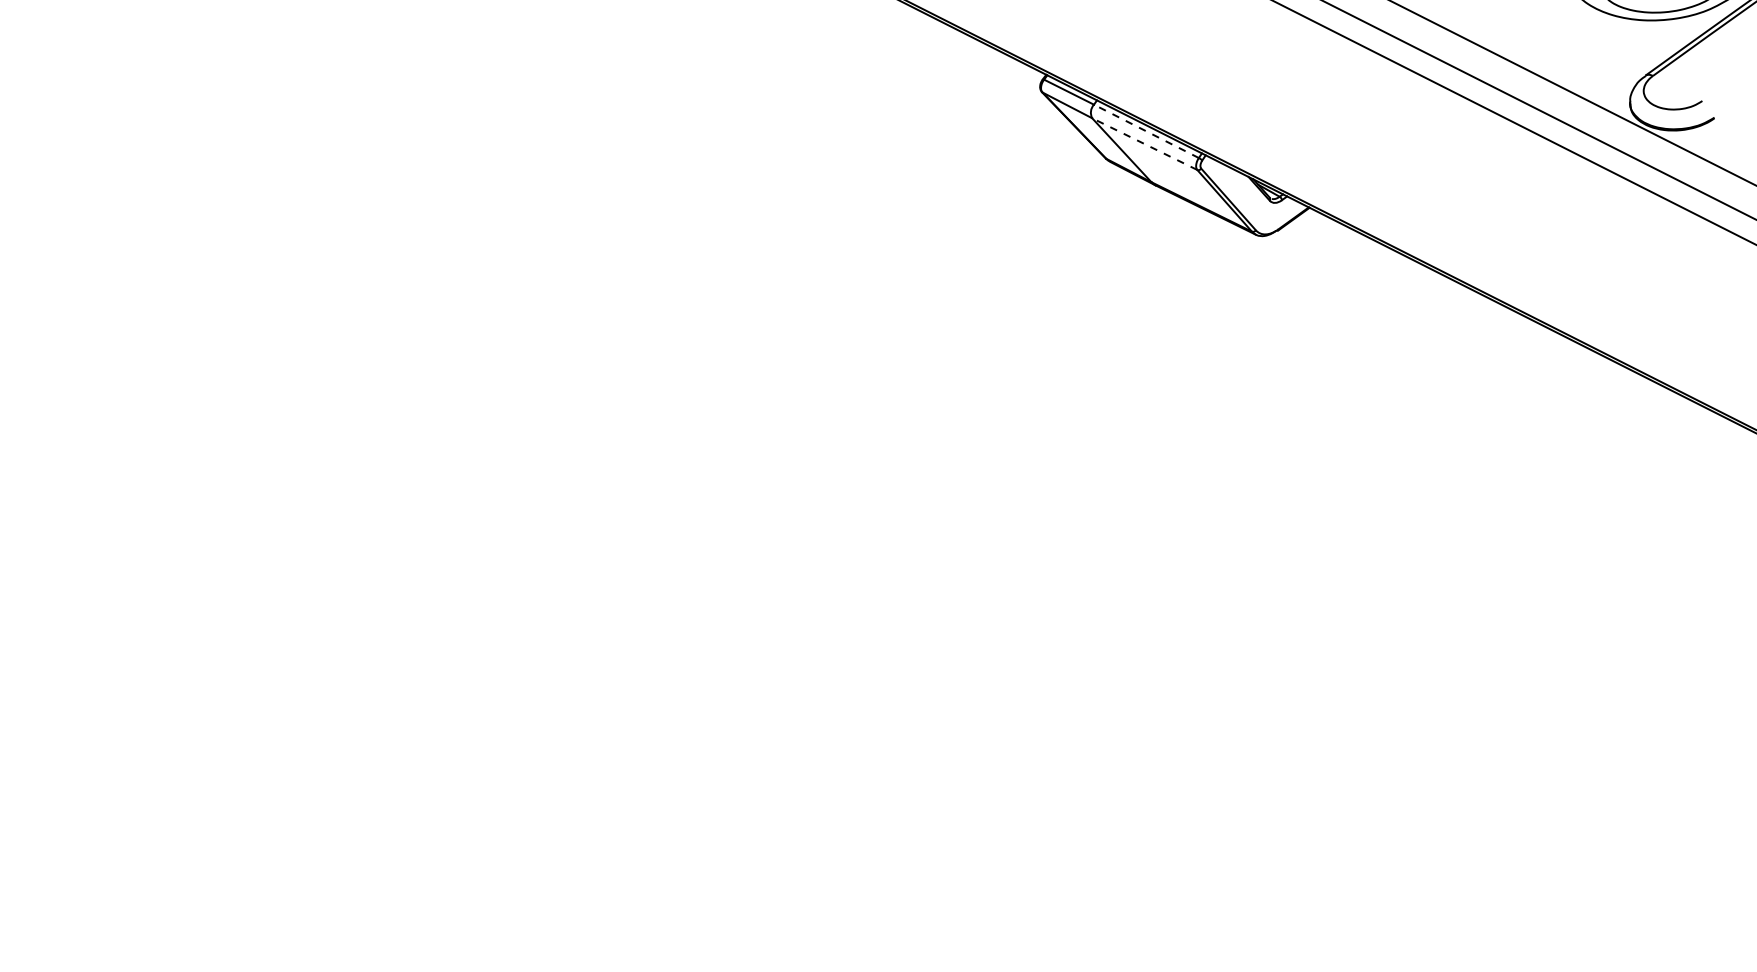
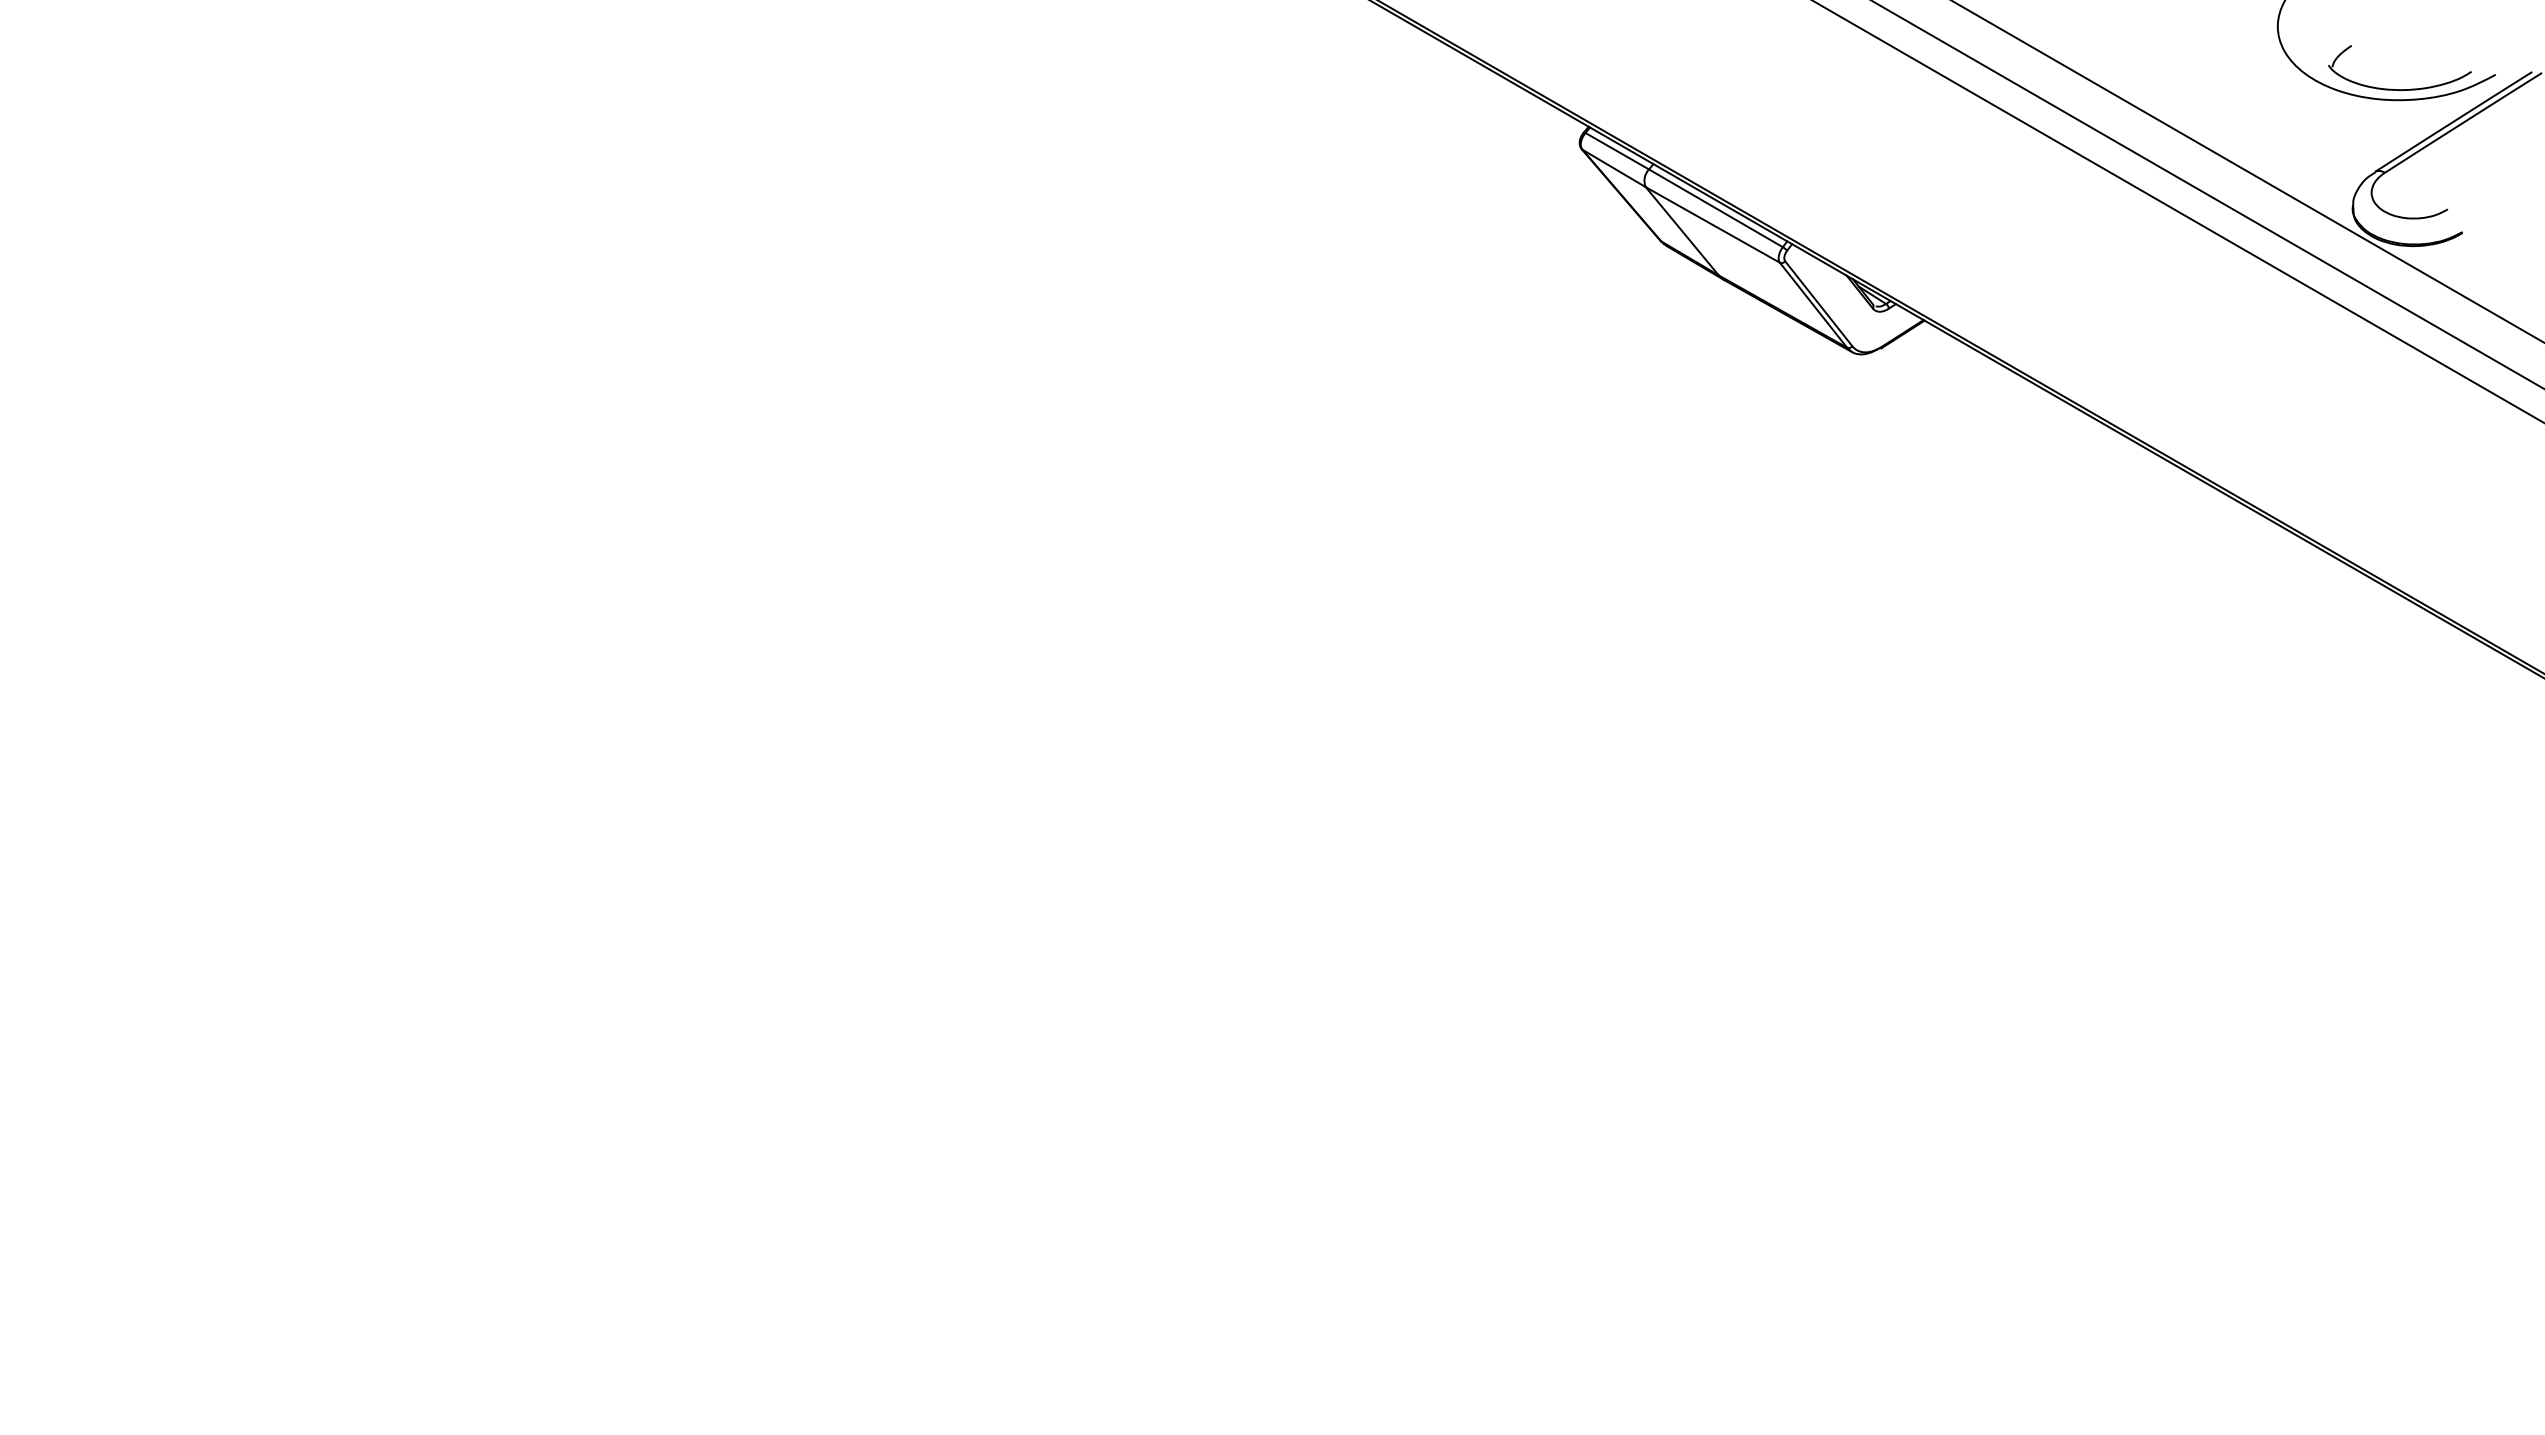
line: (1146, 131) -> (1715, 208), dashed -> solid
line: (1144, 143) -> (1712, 224), dashed -> solid

